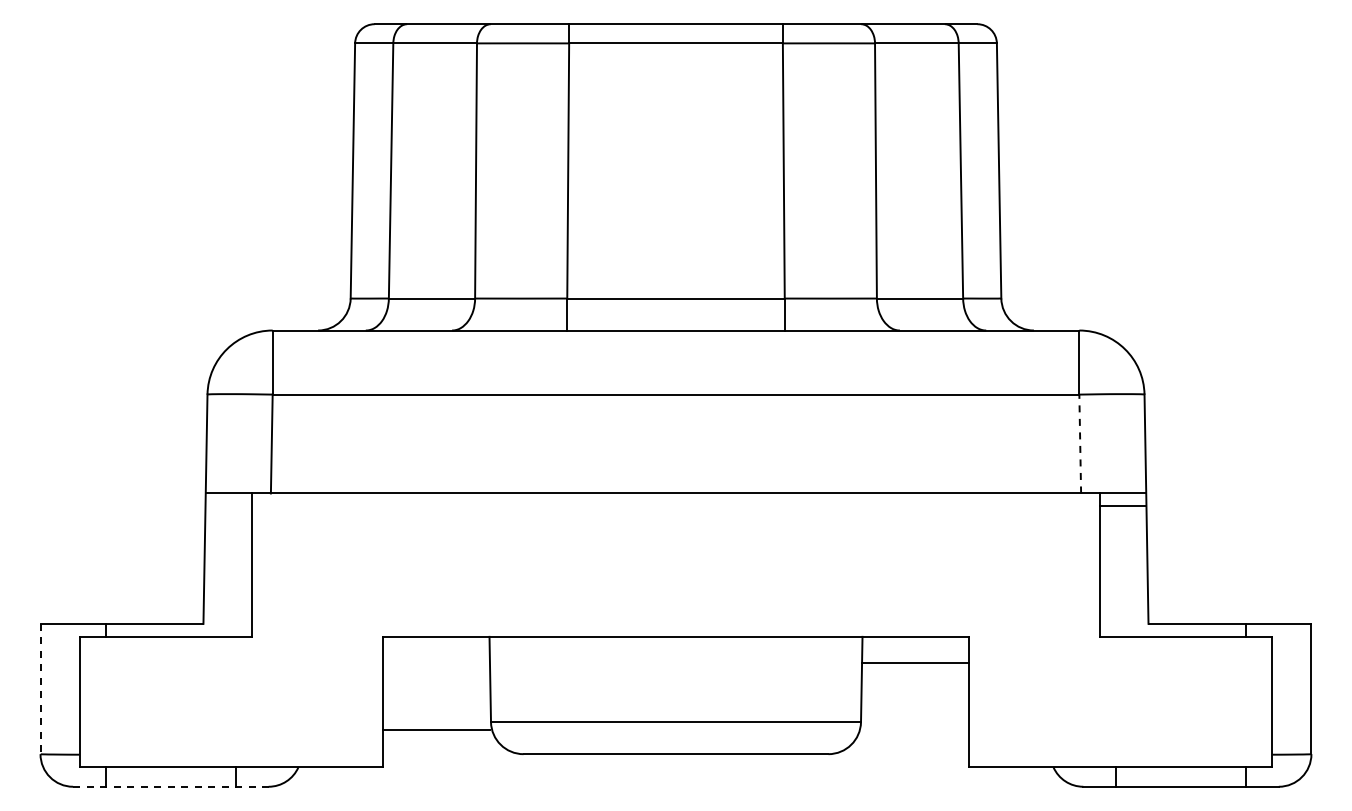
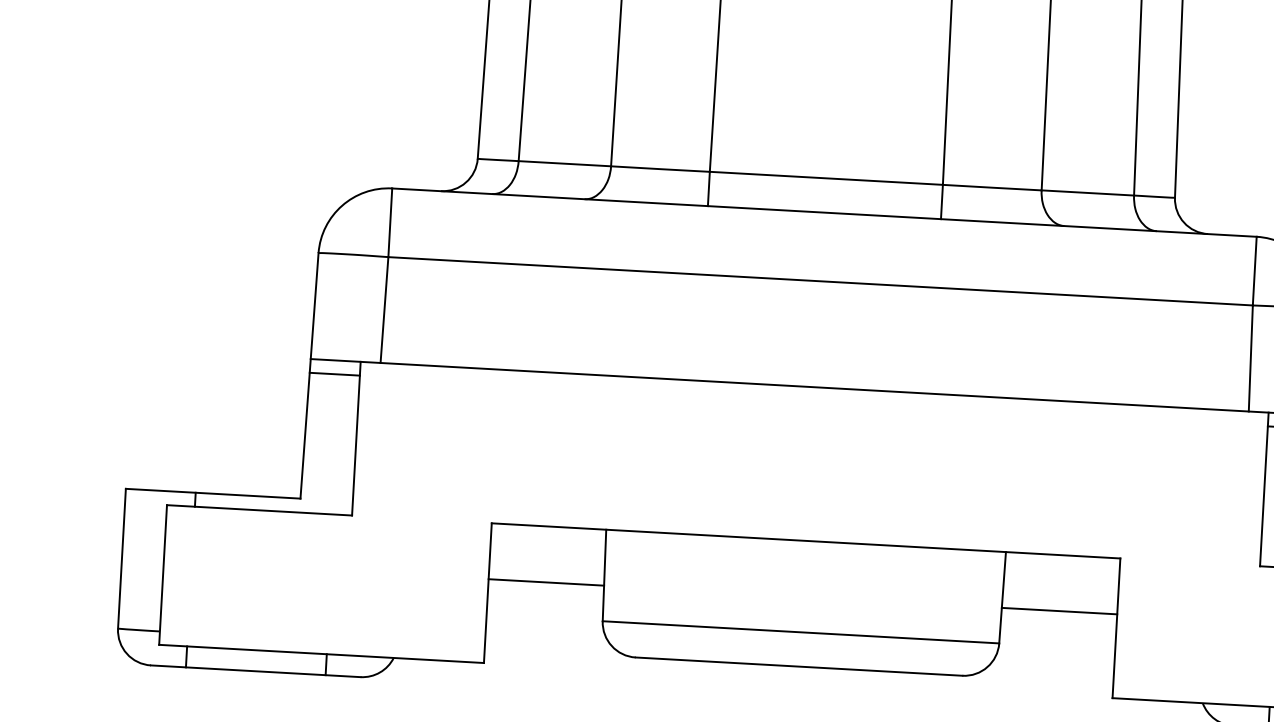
line: (1080, 443) -> (1251, 357), dashed -> solid
line: (228, 506) -> (334, 374), added
line: (915, 663) -> (1059, 611), moved
line: (40, 689) -> (121, 559), dashed -> solid
line: (436, 730) -> (546, 582), moved
line: (170, 786) -> (255, 670), dashed -> solid

